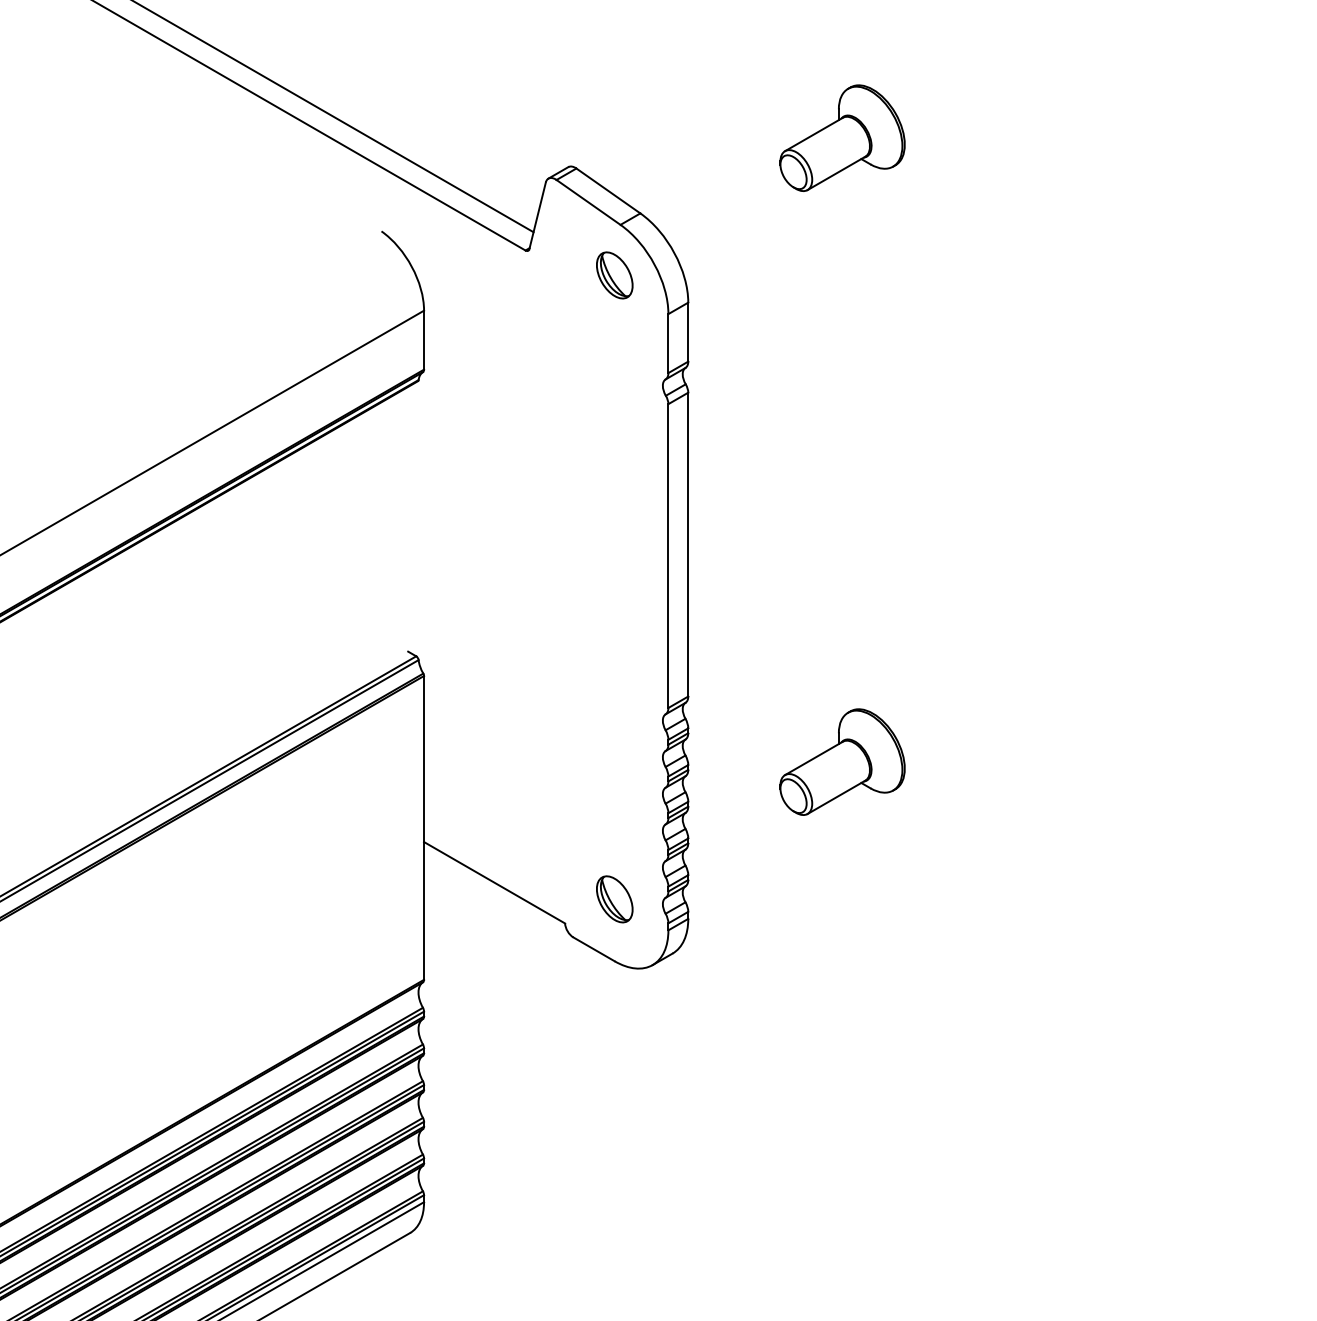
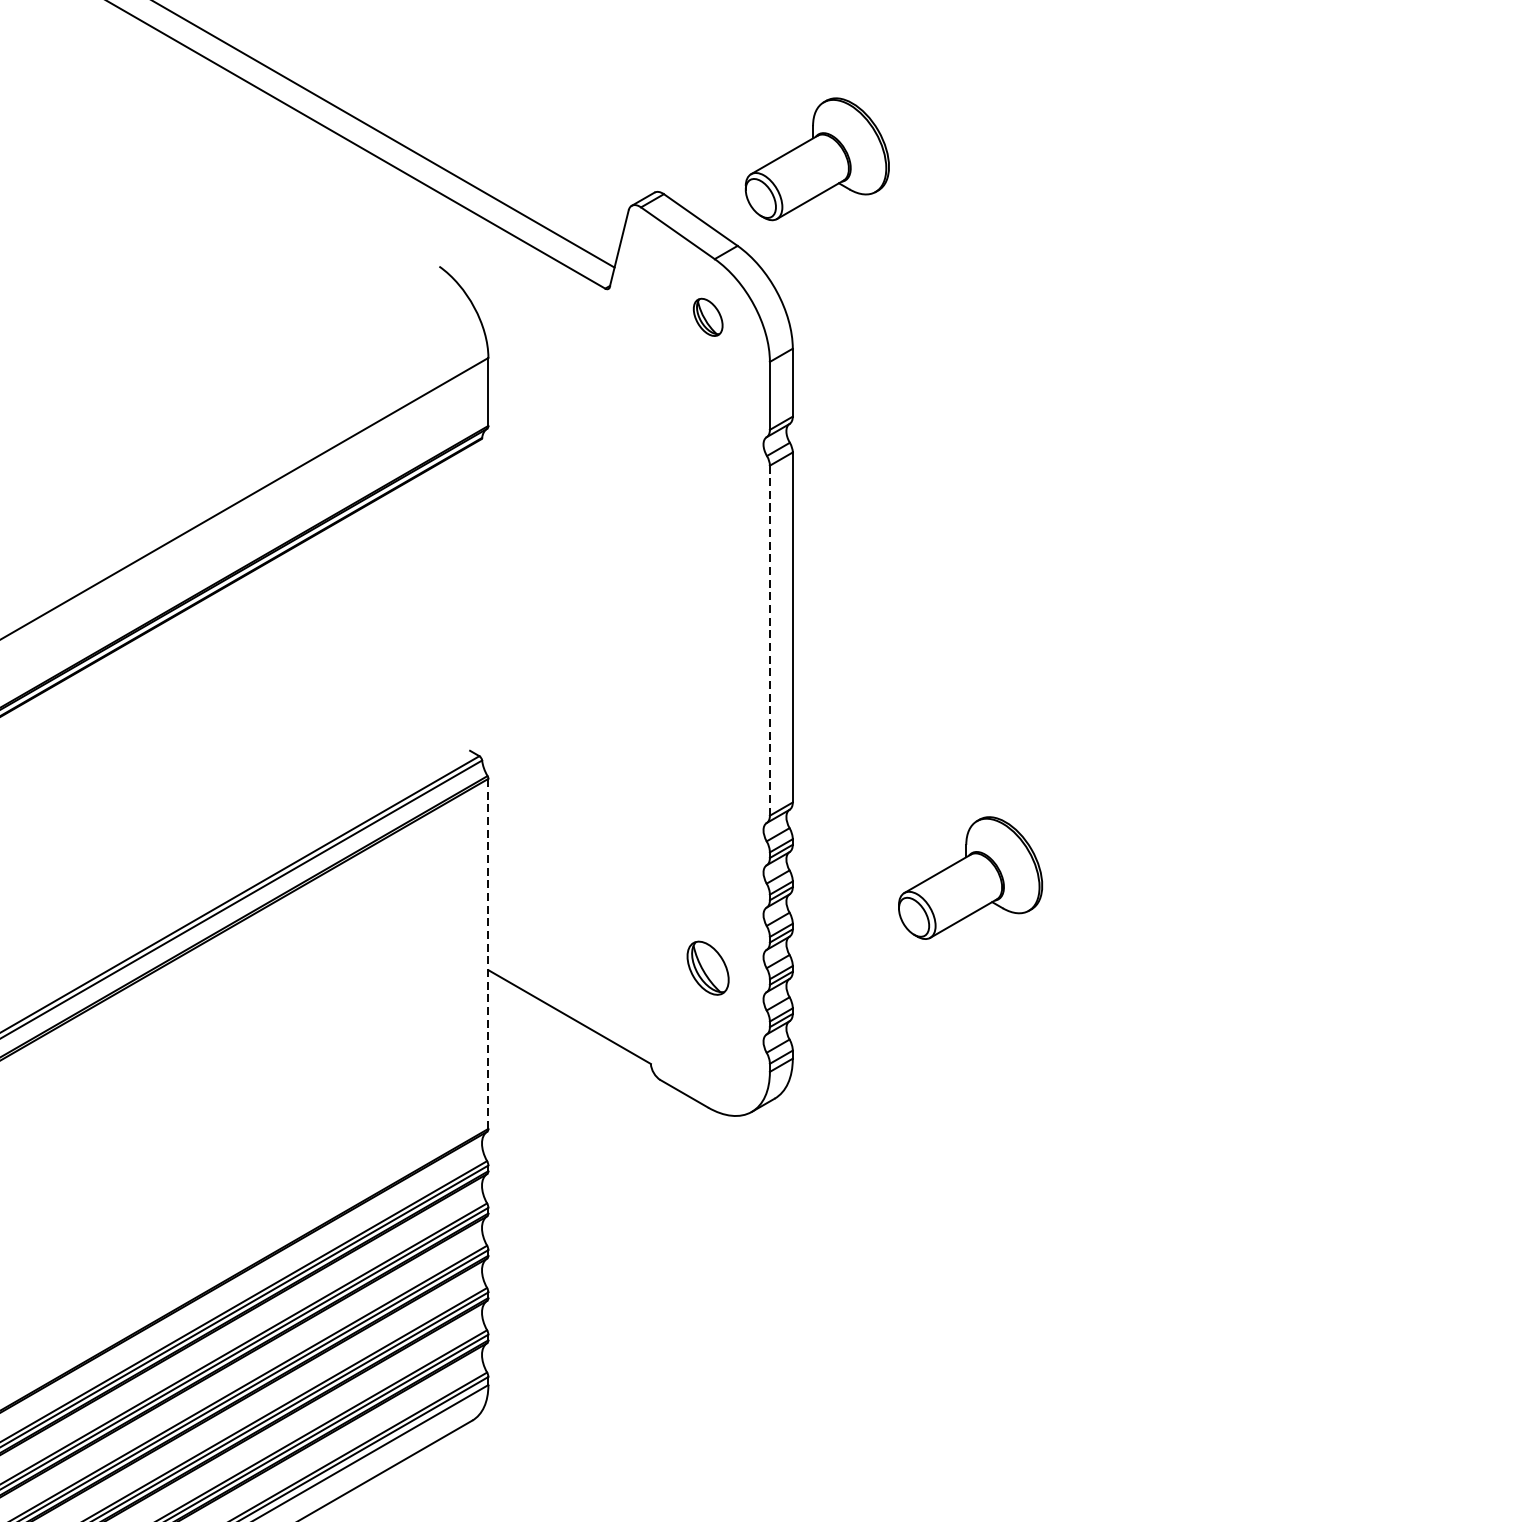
part: (842, 137) -> (817, 158), moved
part: (614, 275) -> (707, 317), size x0.7
line: (668, 556) -> (770, 641), solid -> dashed
line: (424, 827) -> (488, 953), solid -> dashed
part: (614, 899) -> (707, 968), moved

